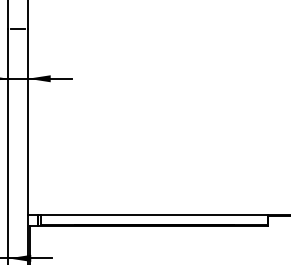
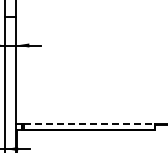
line: (155, 214) -> (89, 123), solid -> dashed

